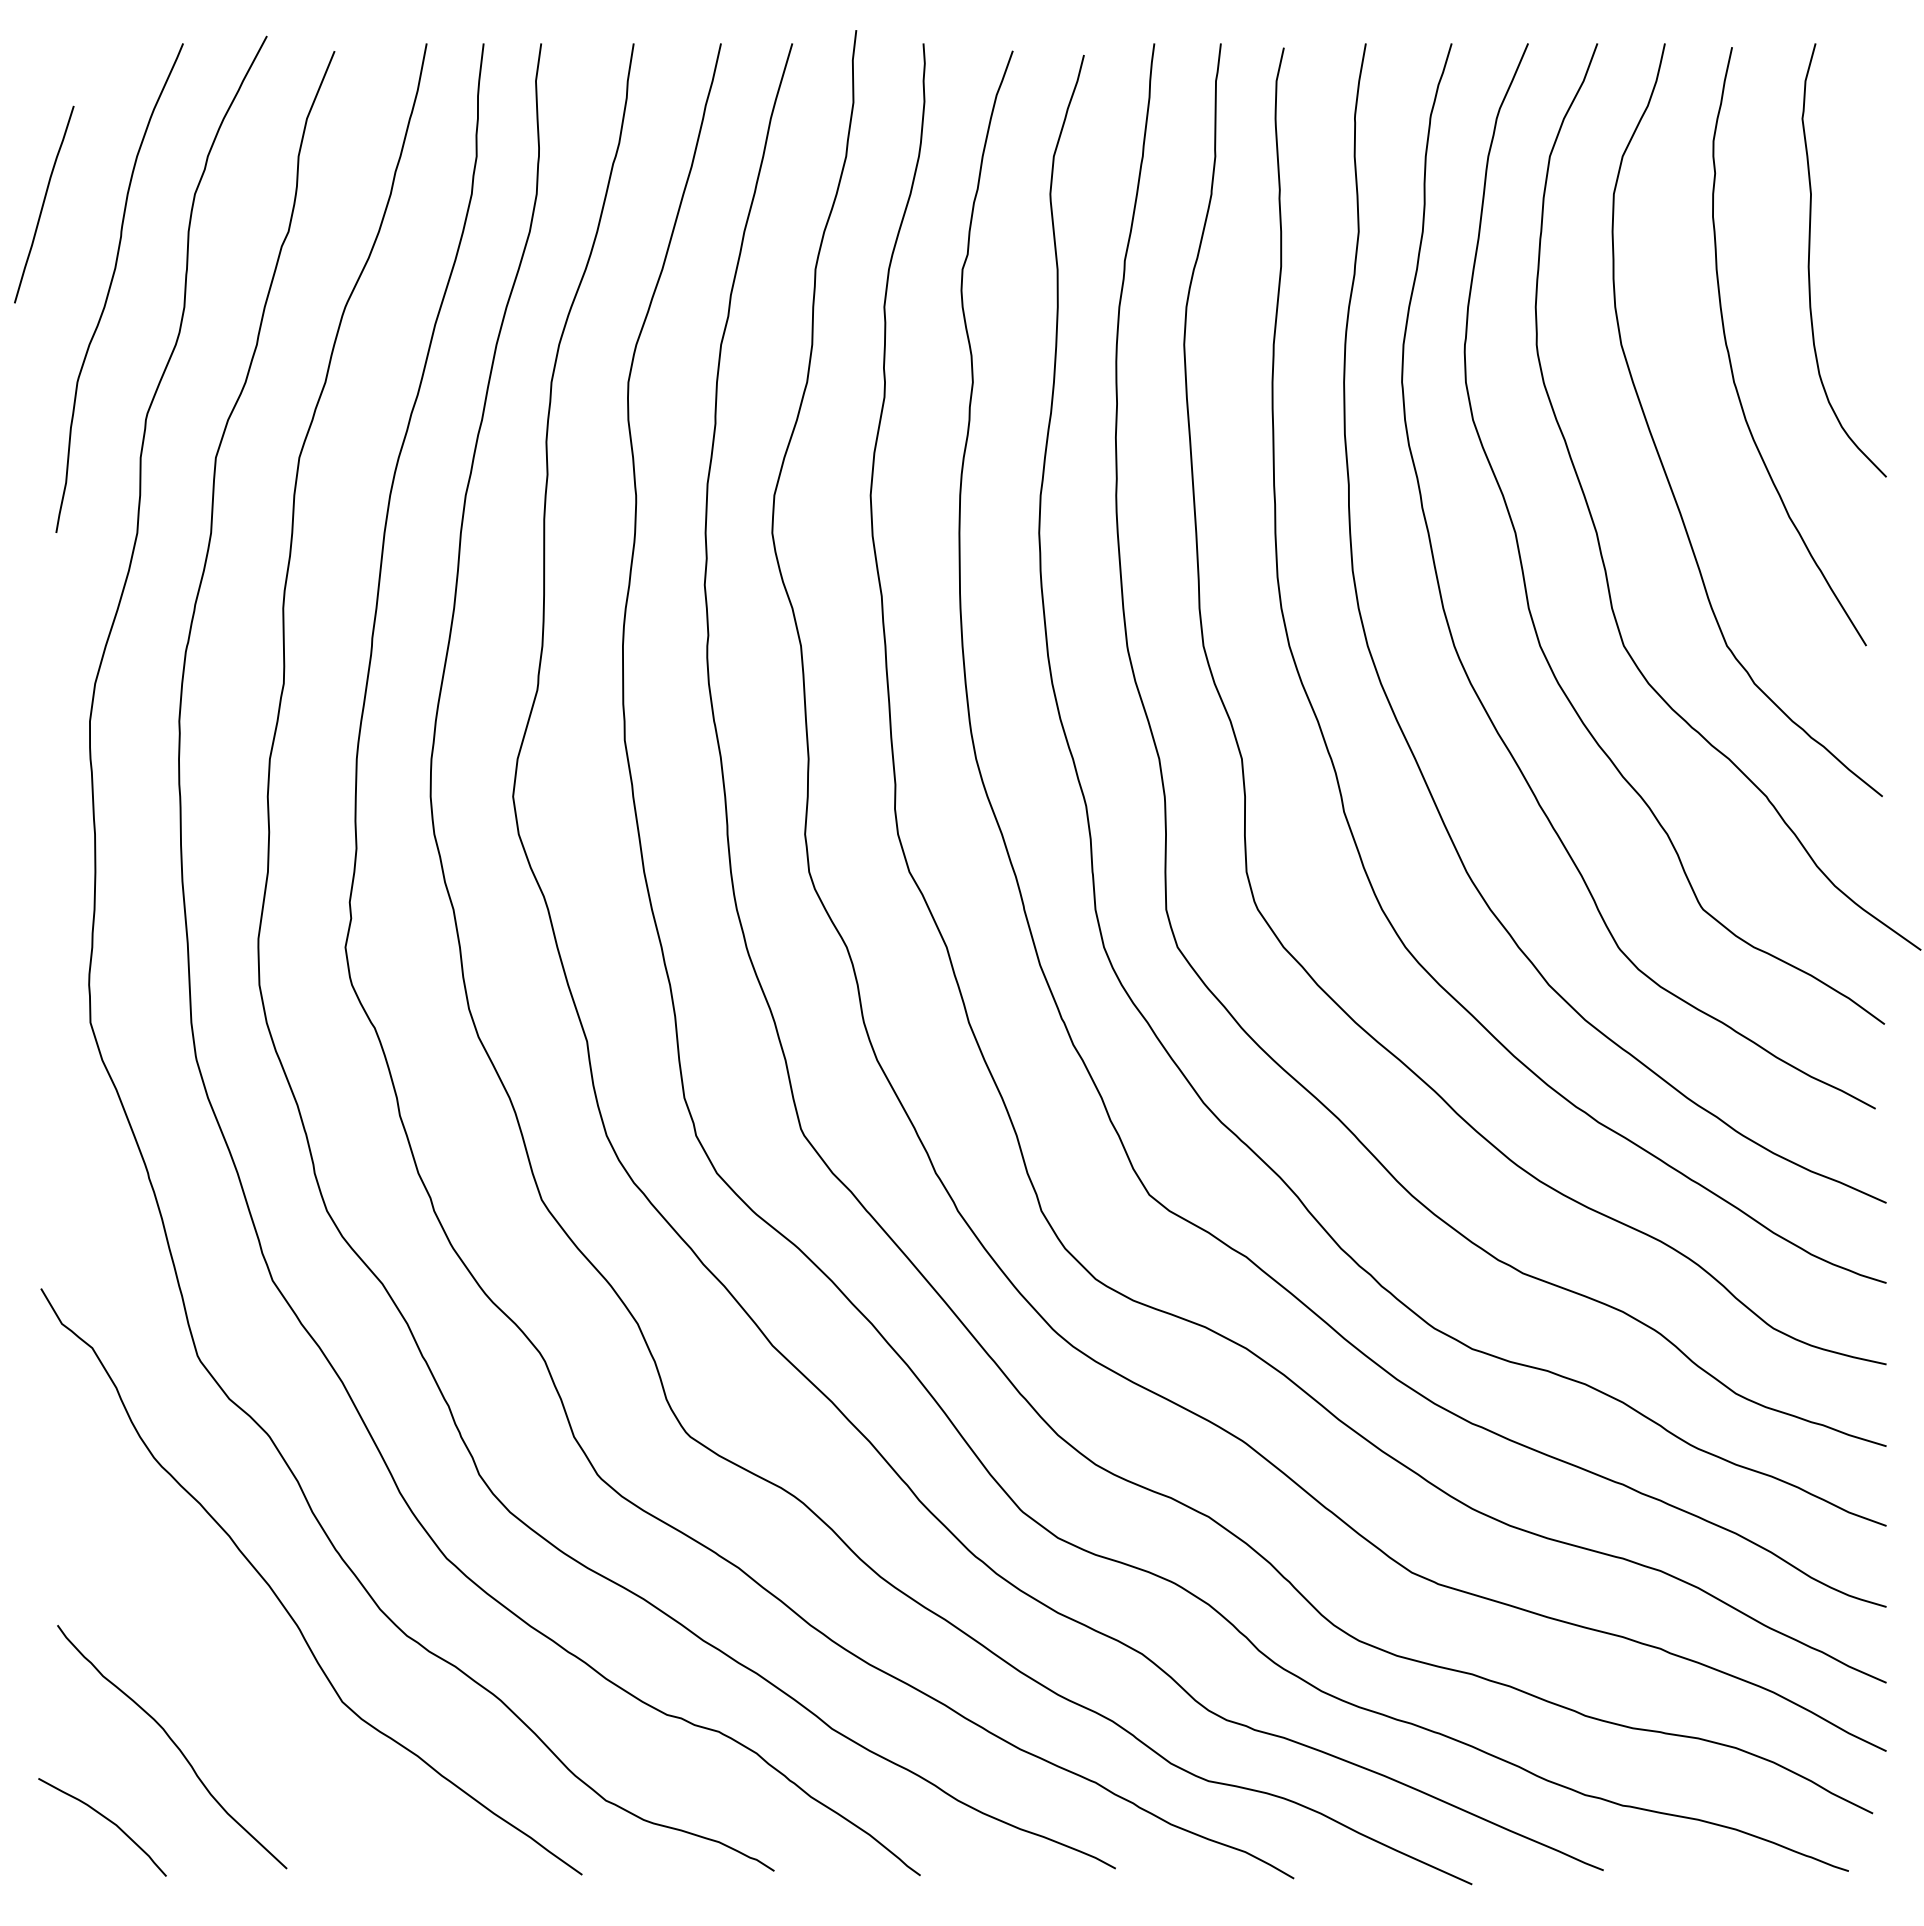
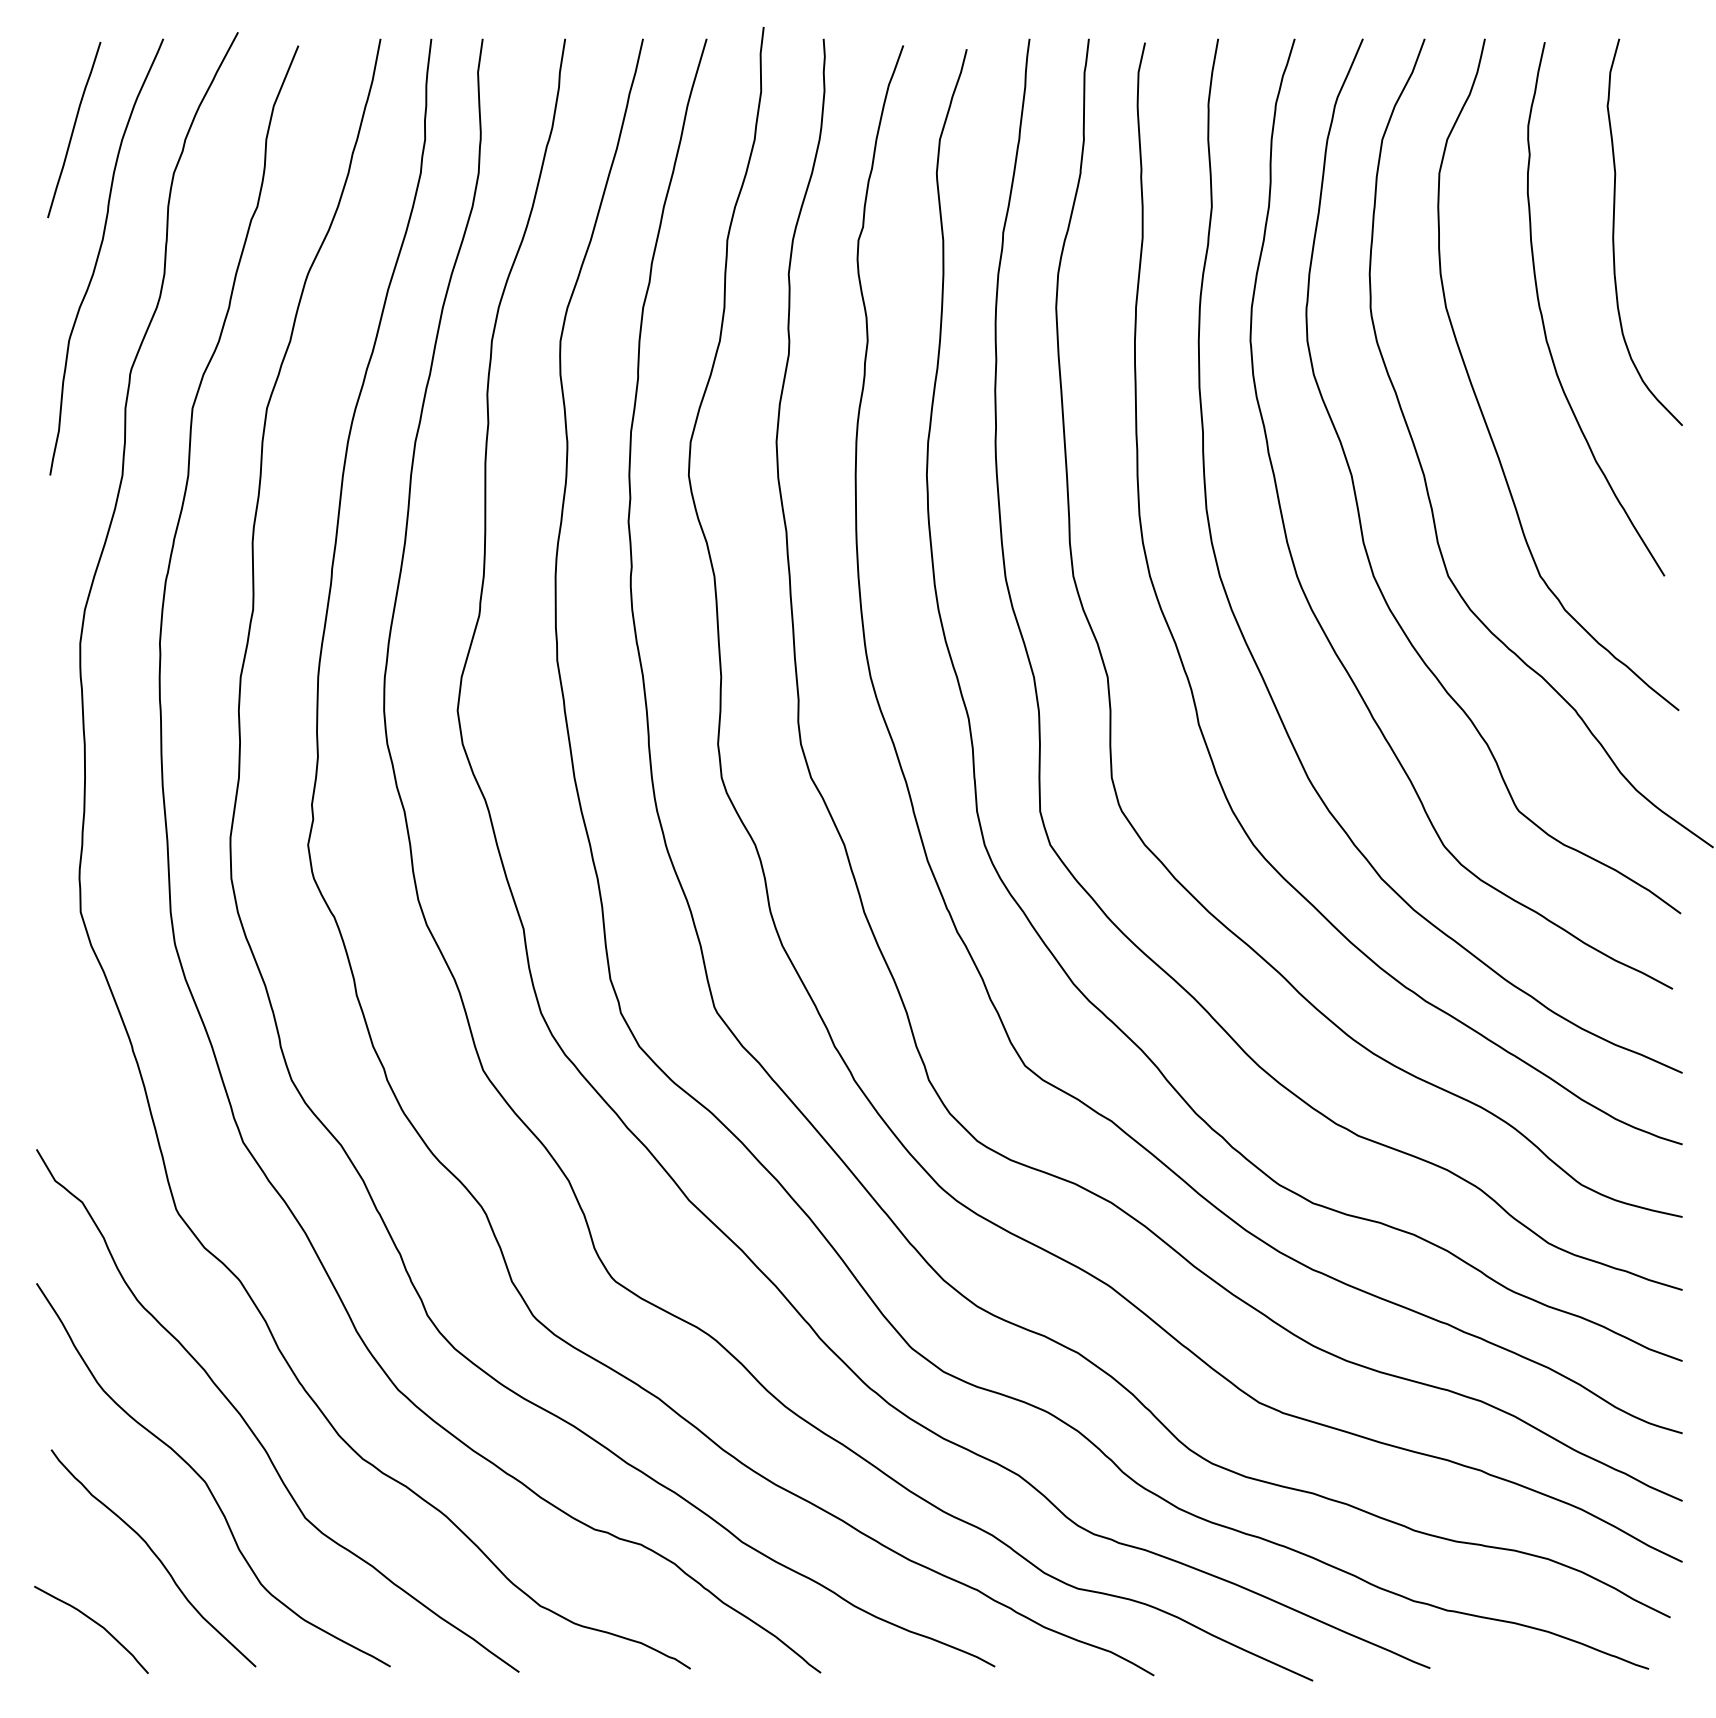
curve: (44, 204) -> (74, 129), moved
curve: (231, 1661) -> (206, 1481), added

